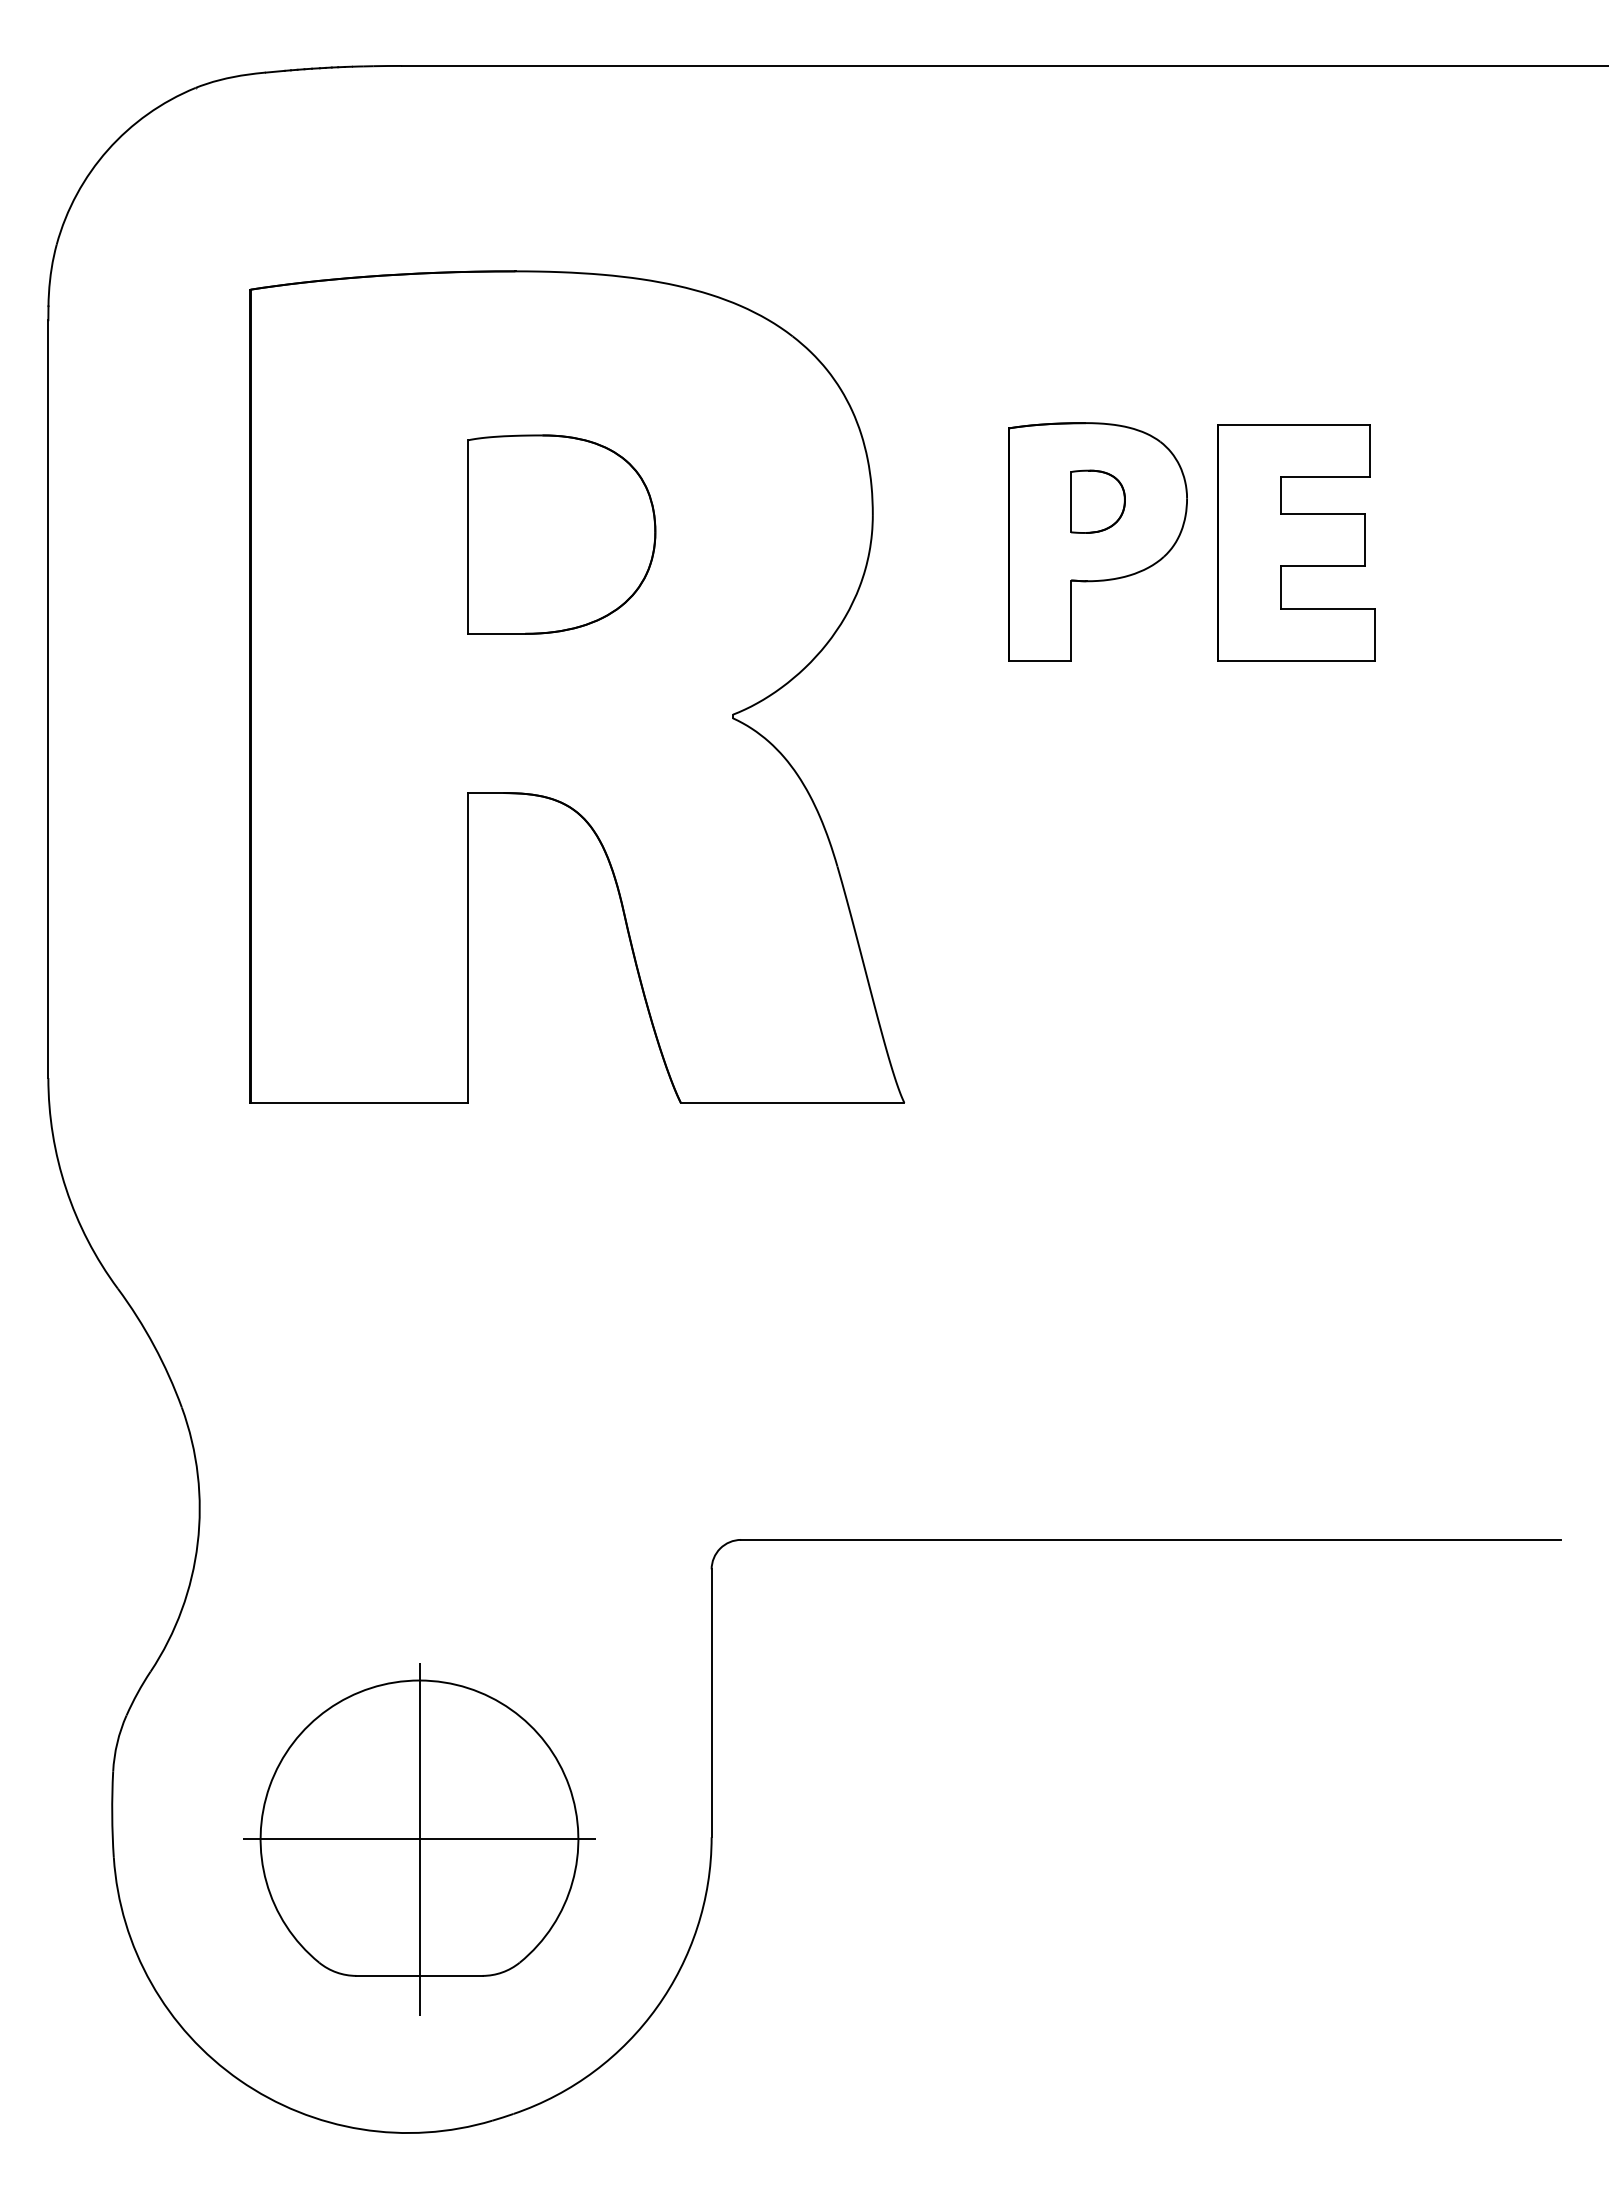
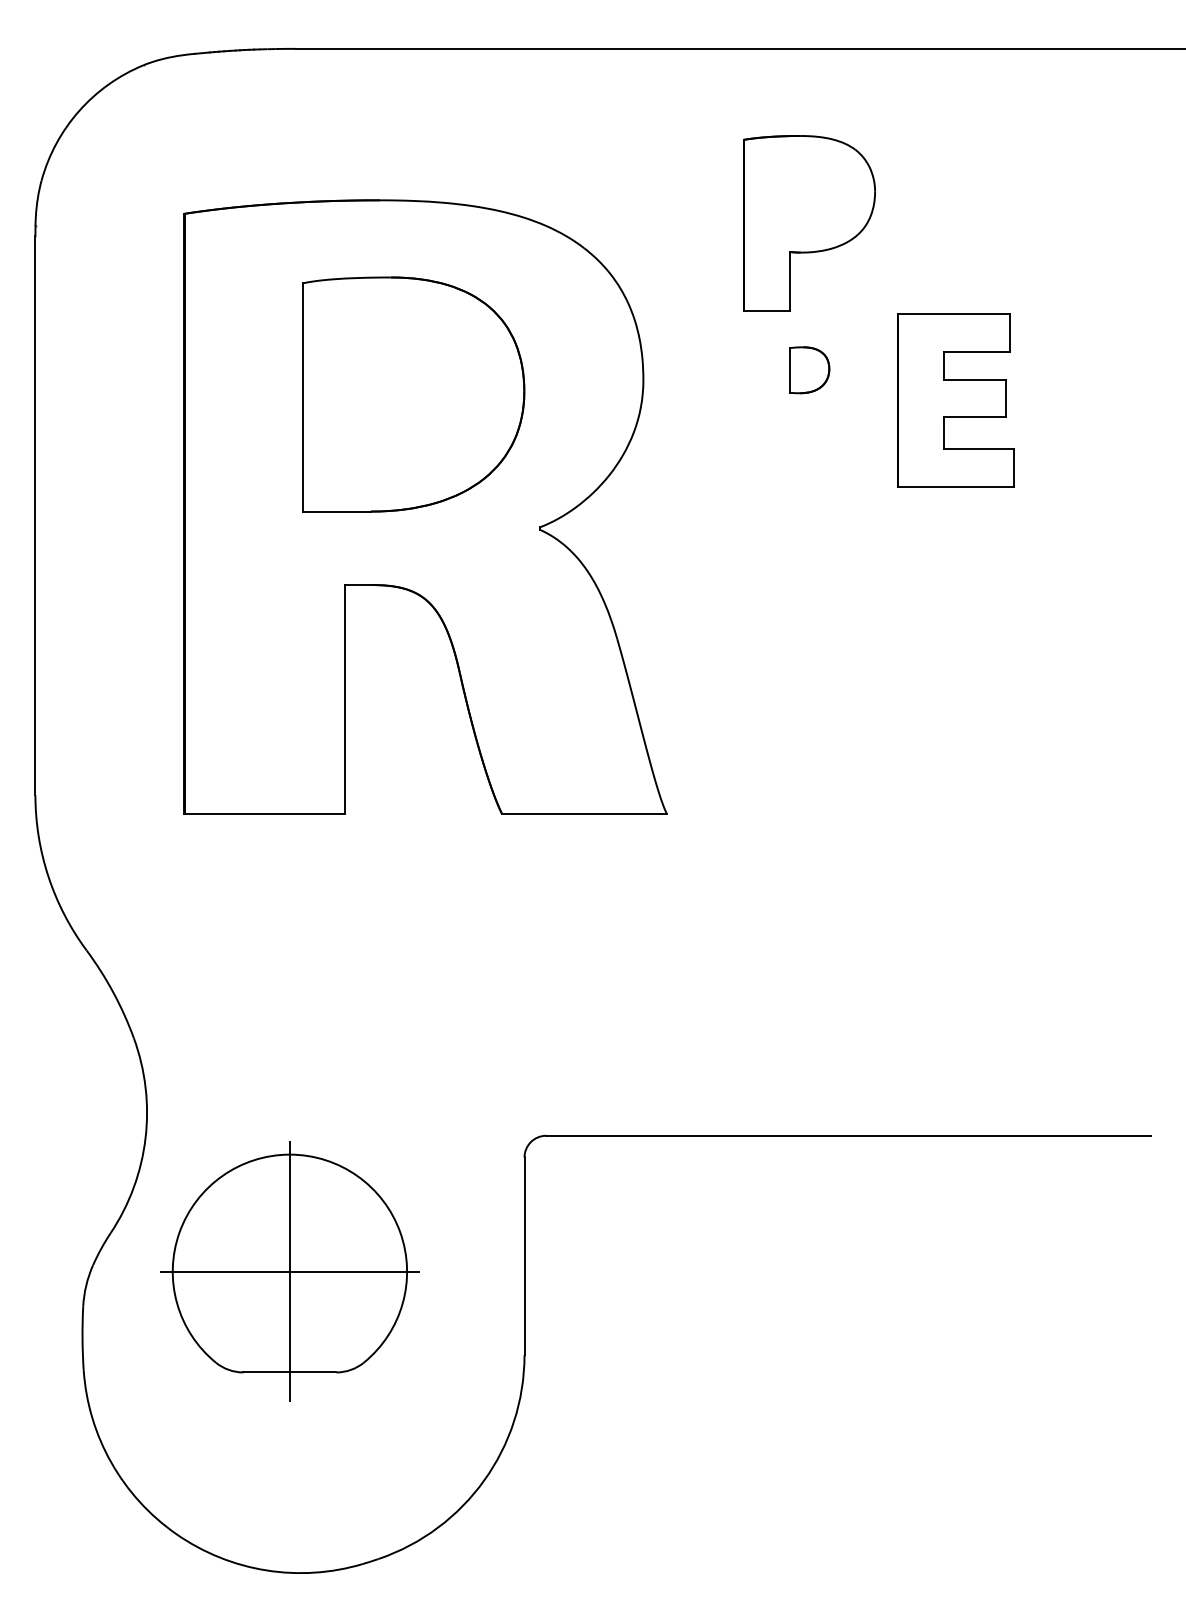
part: (561, 534) -> (413, 394), size x1.6
part: (1097, 541) -> (809, 223), moved
part: (419, 1839) -> (289, 1271), moved

